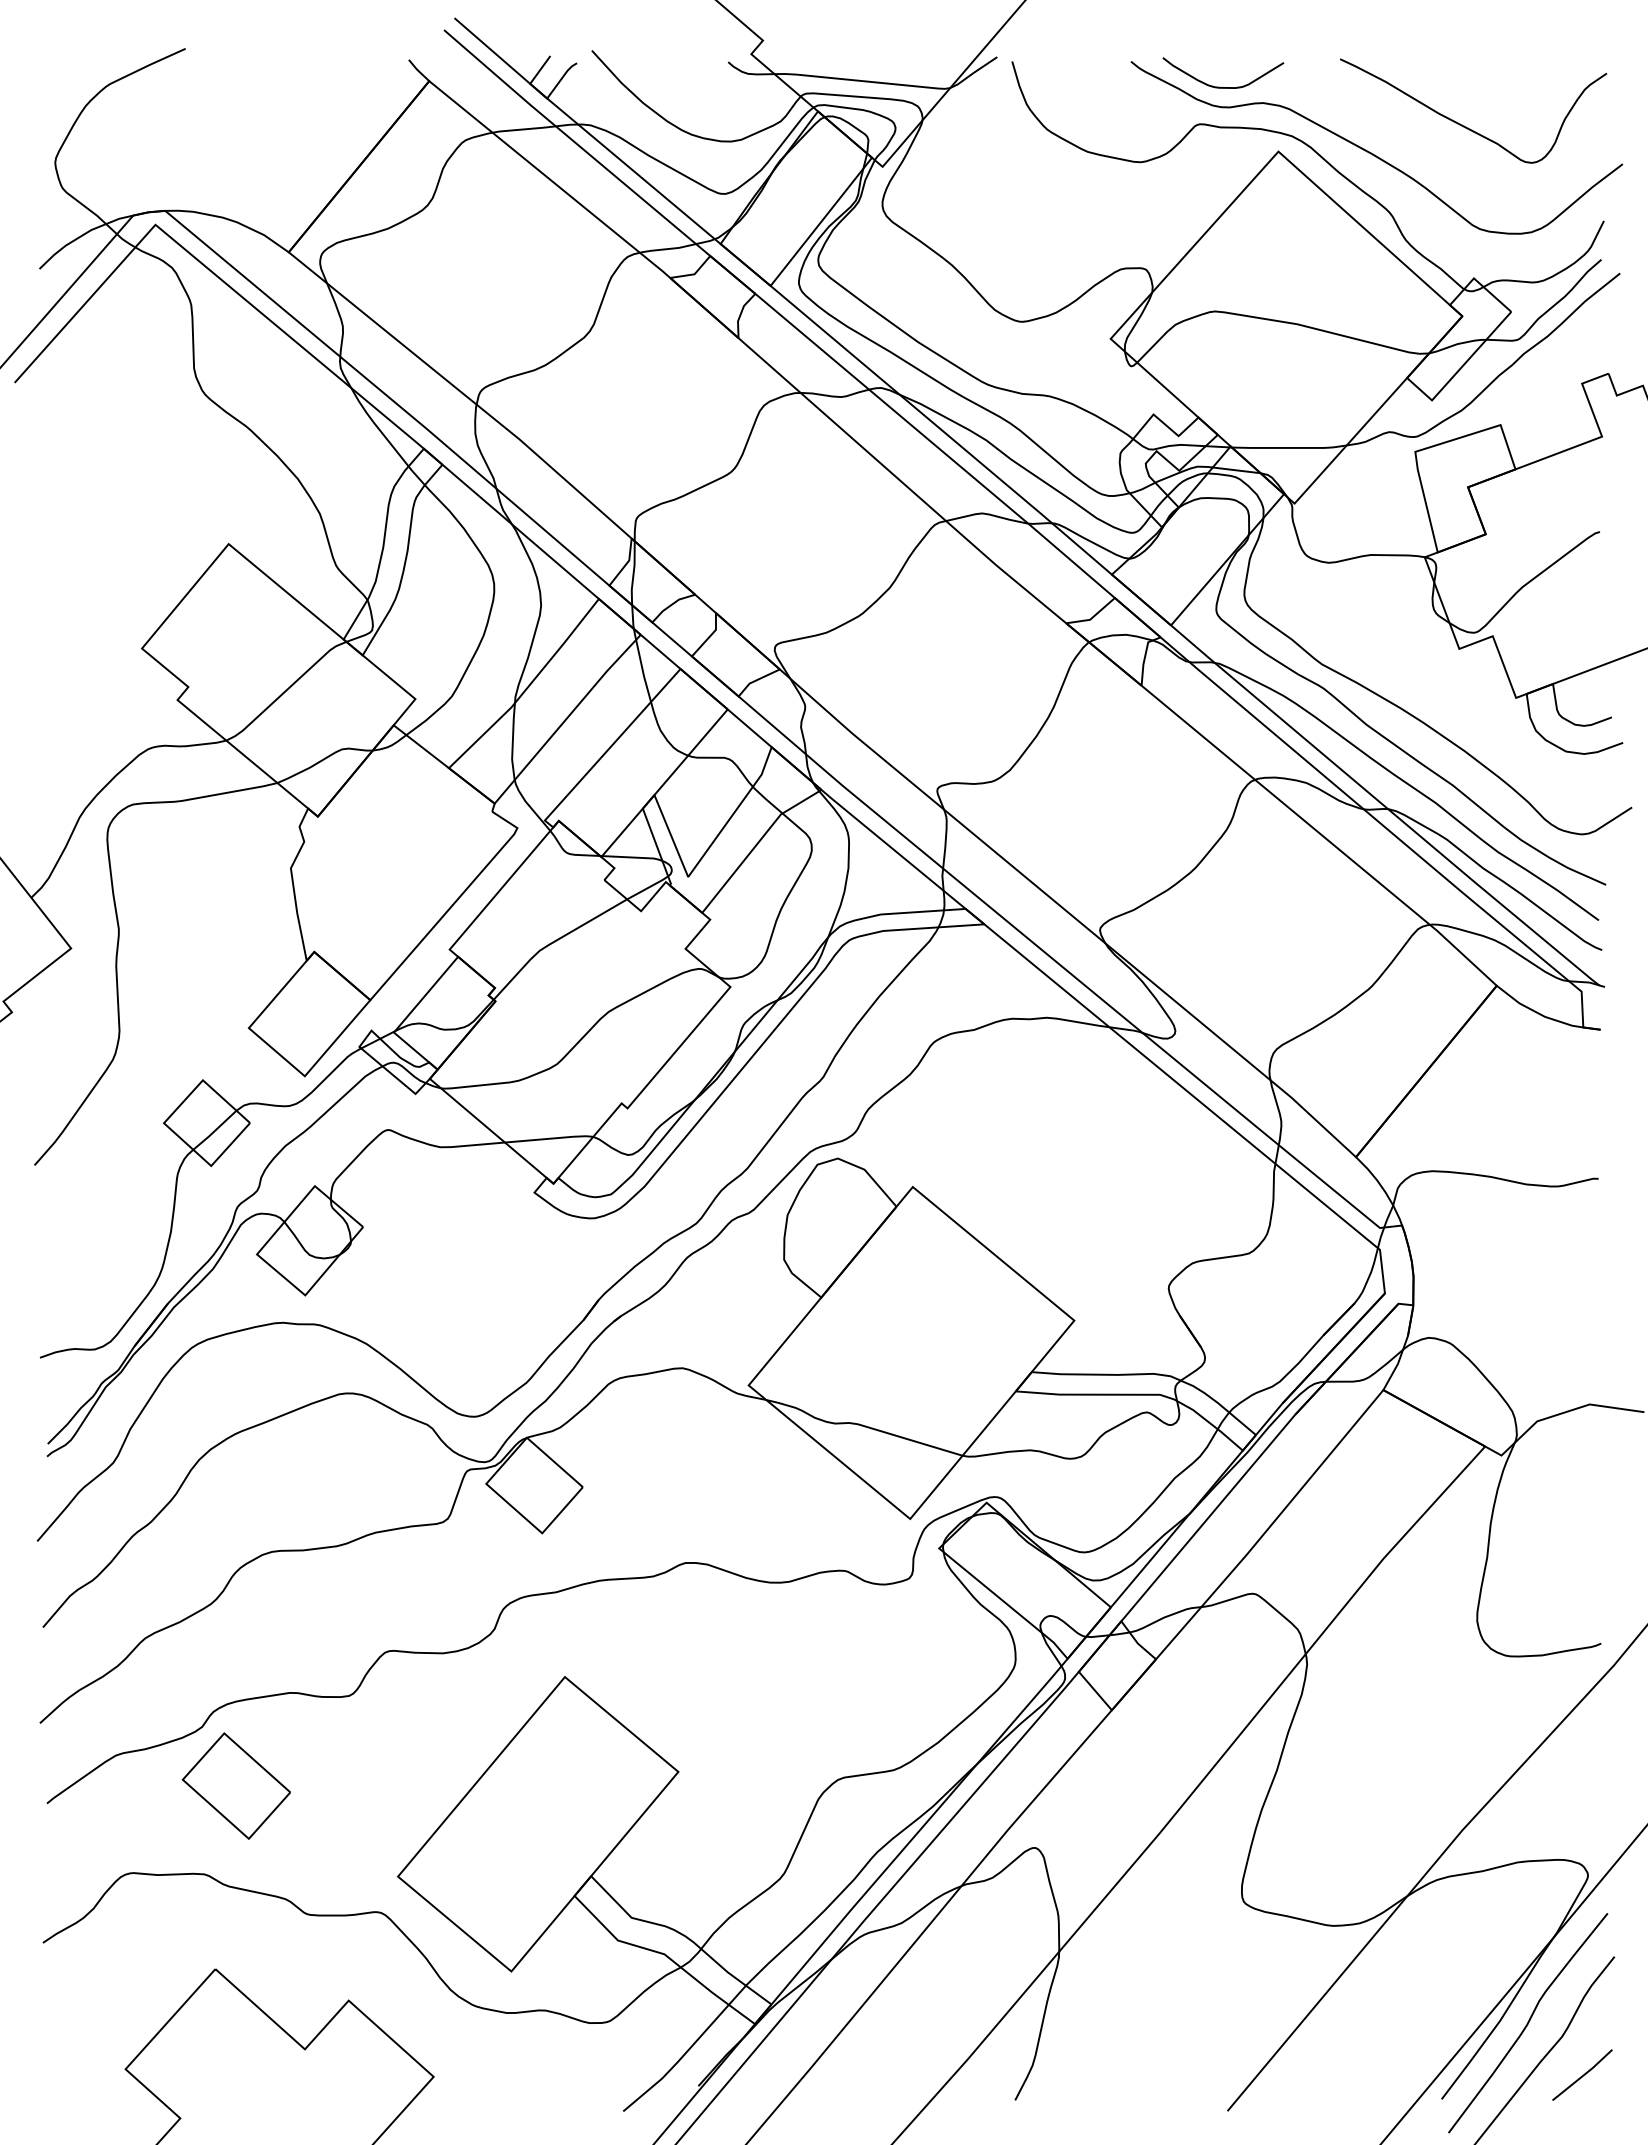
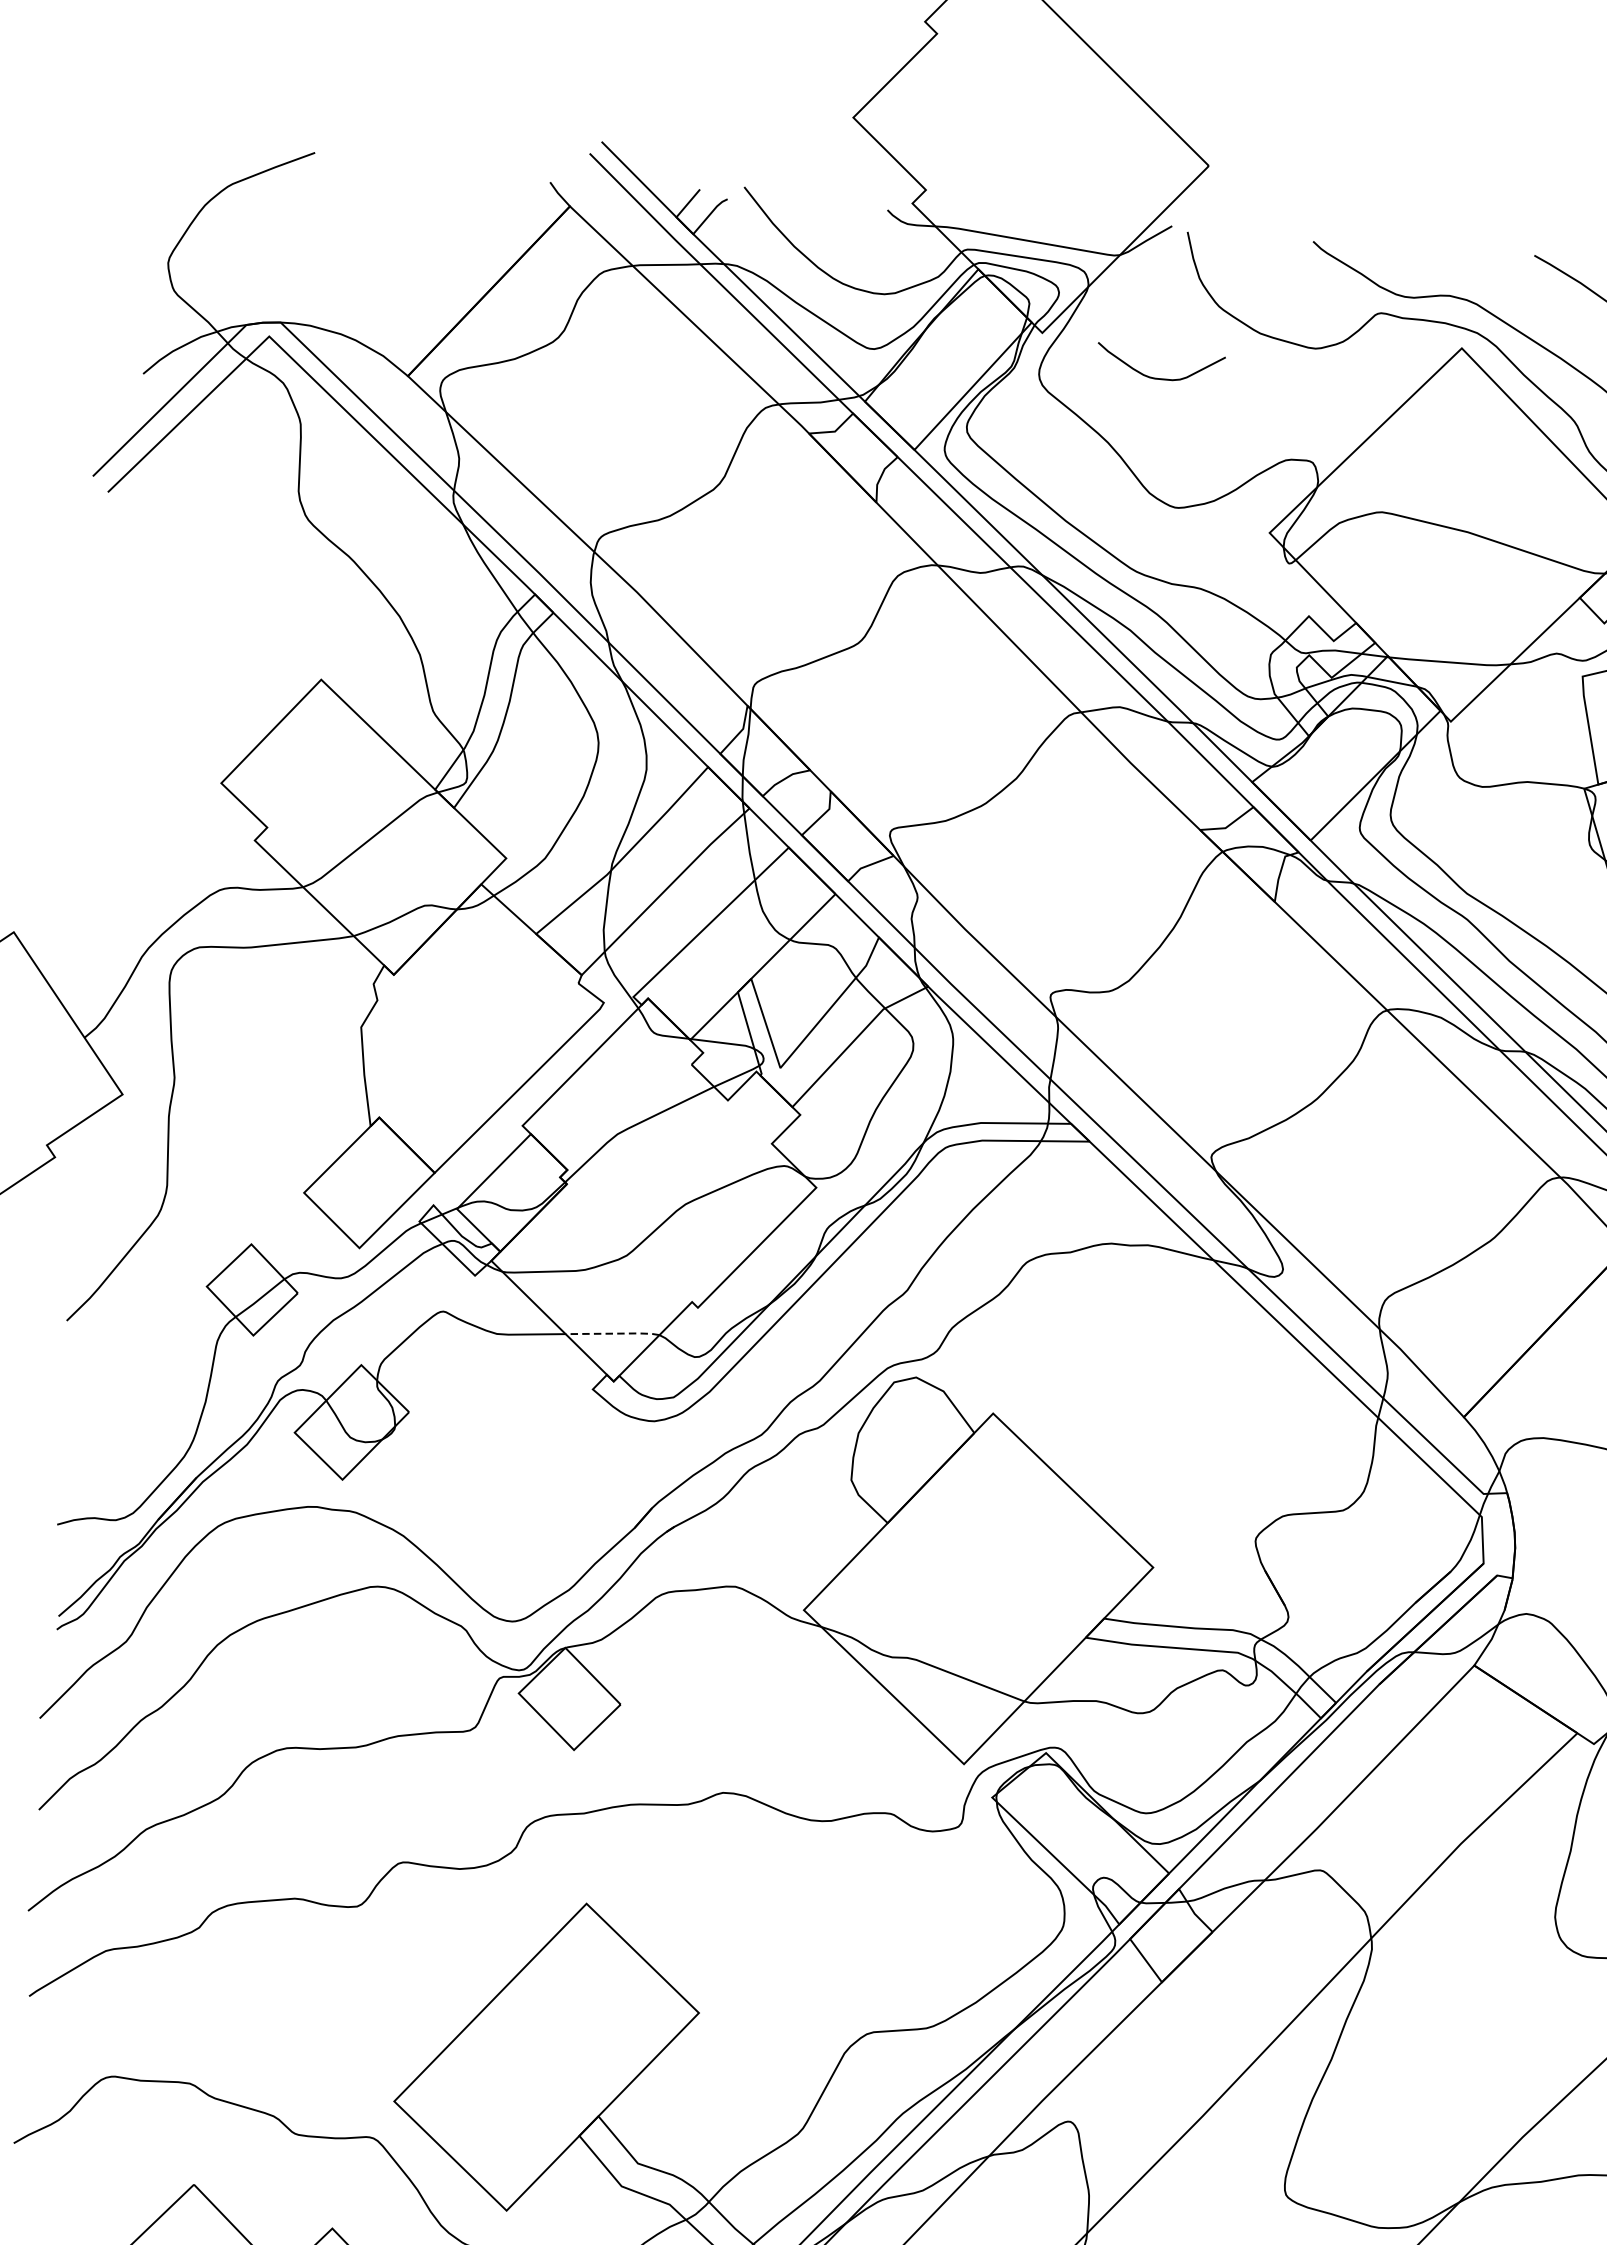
curve: (1220, 86) -> (1156, 377), moved
line: (550, 1138) -> (614, 1333), solid -> dashed
part: (235, 1785) -> (229, 1992), removed

